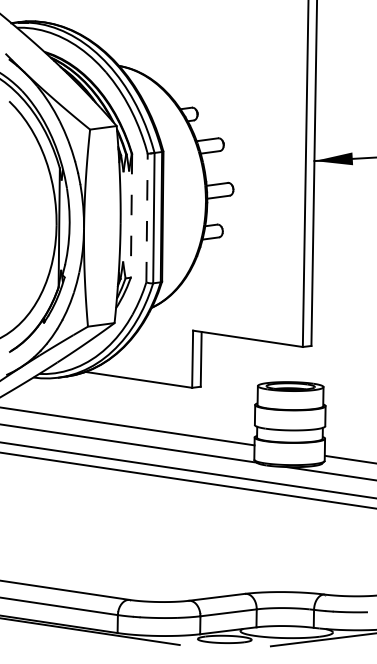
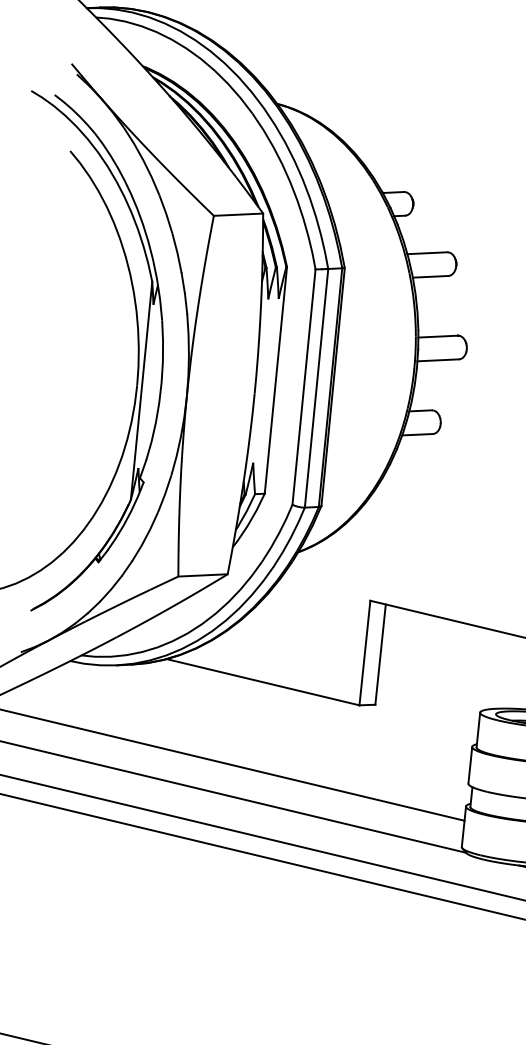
line: (131, 215) -> (275, 379), dashed -> solid
line: (147, 217) -> (304, 386), dashed -> solid

